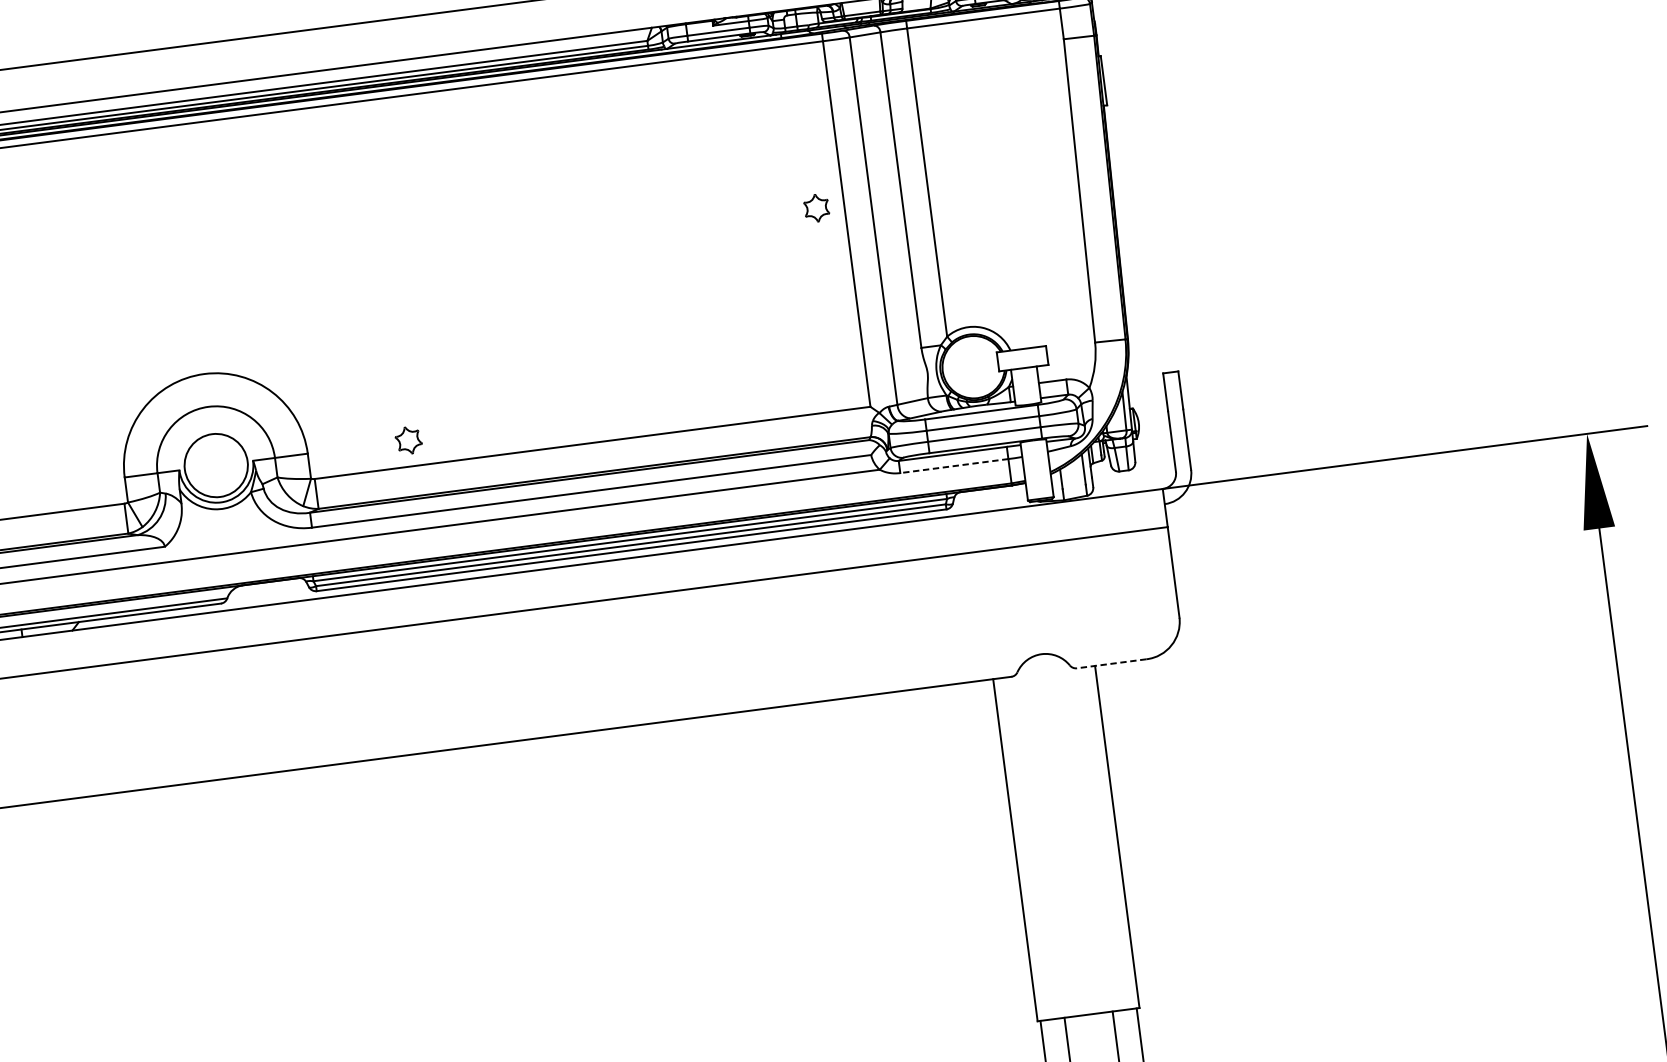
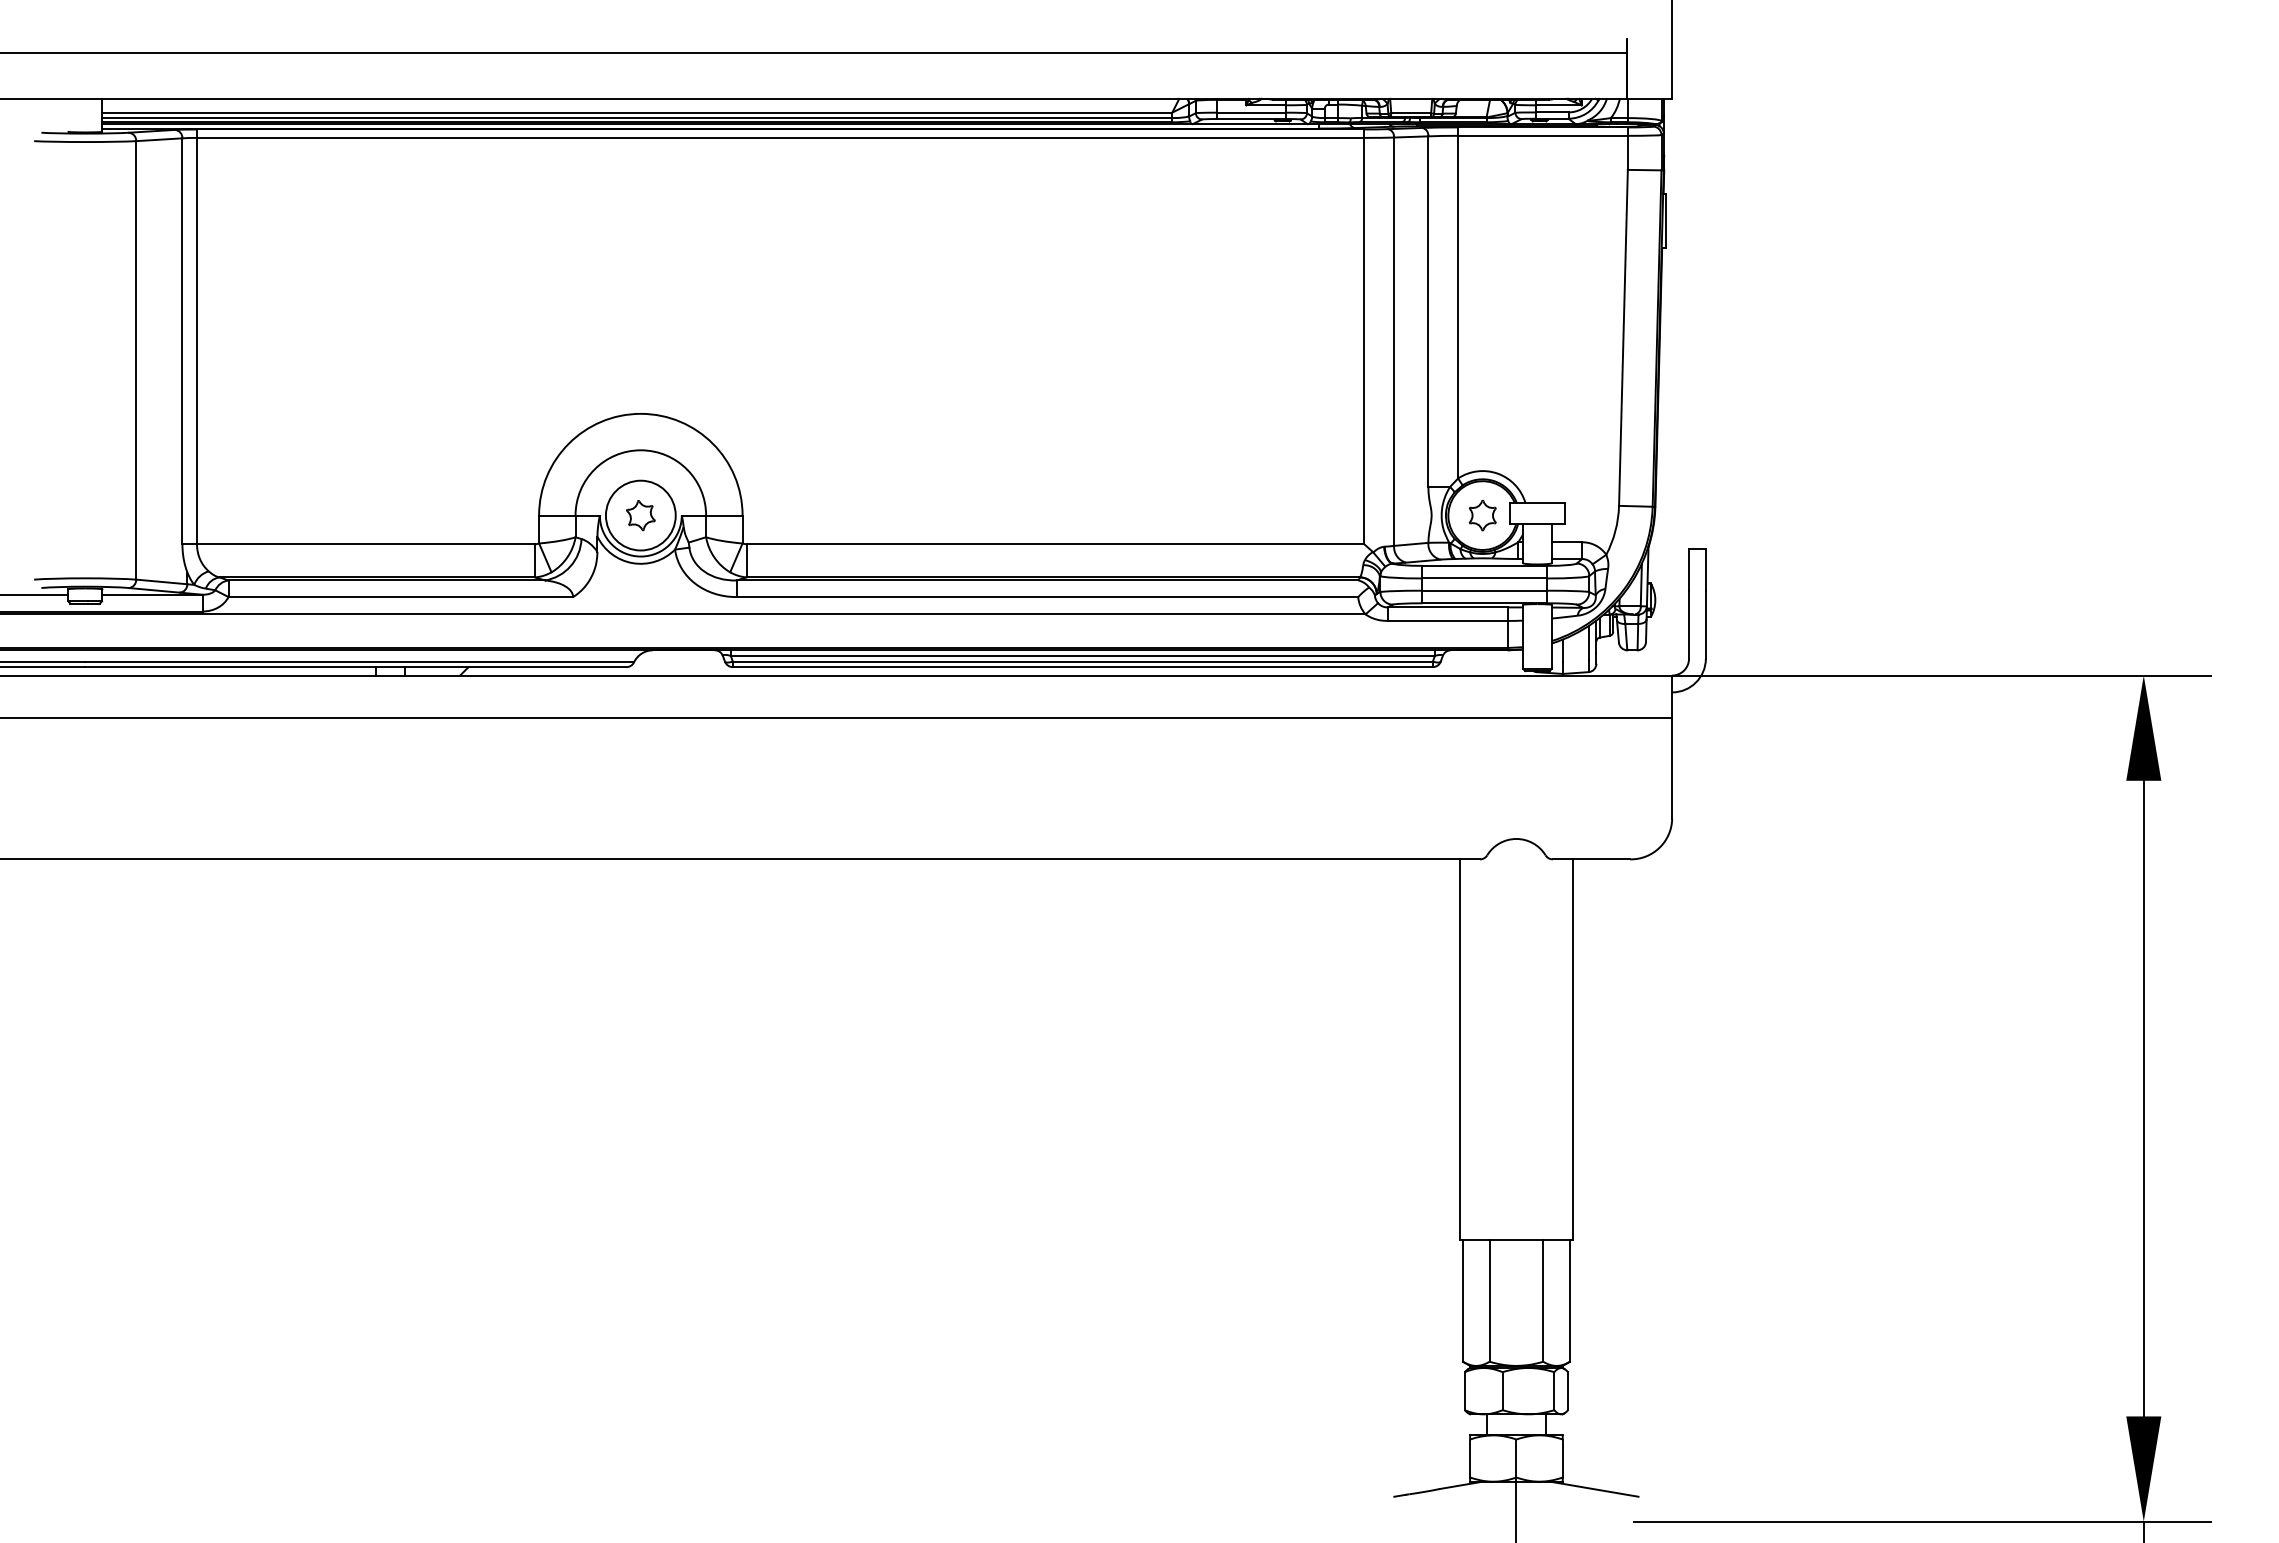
part: (816, 208) -> (1482, 515), moved
part: (408, 440) -> (640, 515), moved
line: (954, 465) -> (1447, 620), dashed -> solid
line: (1111, 663) -> (1591, 859), dashed -> solid

